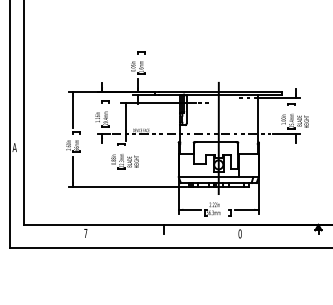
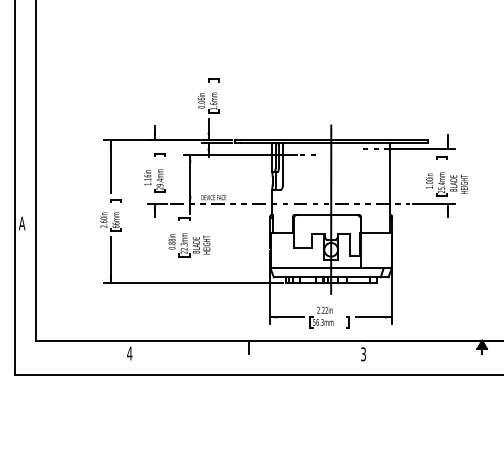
text: (85, 233) -> (129, 353), 7 -> 4
text: (239, 233) -> (362, 353), 0 -> 3

